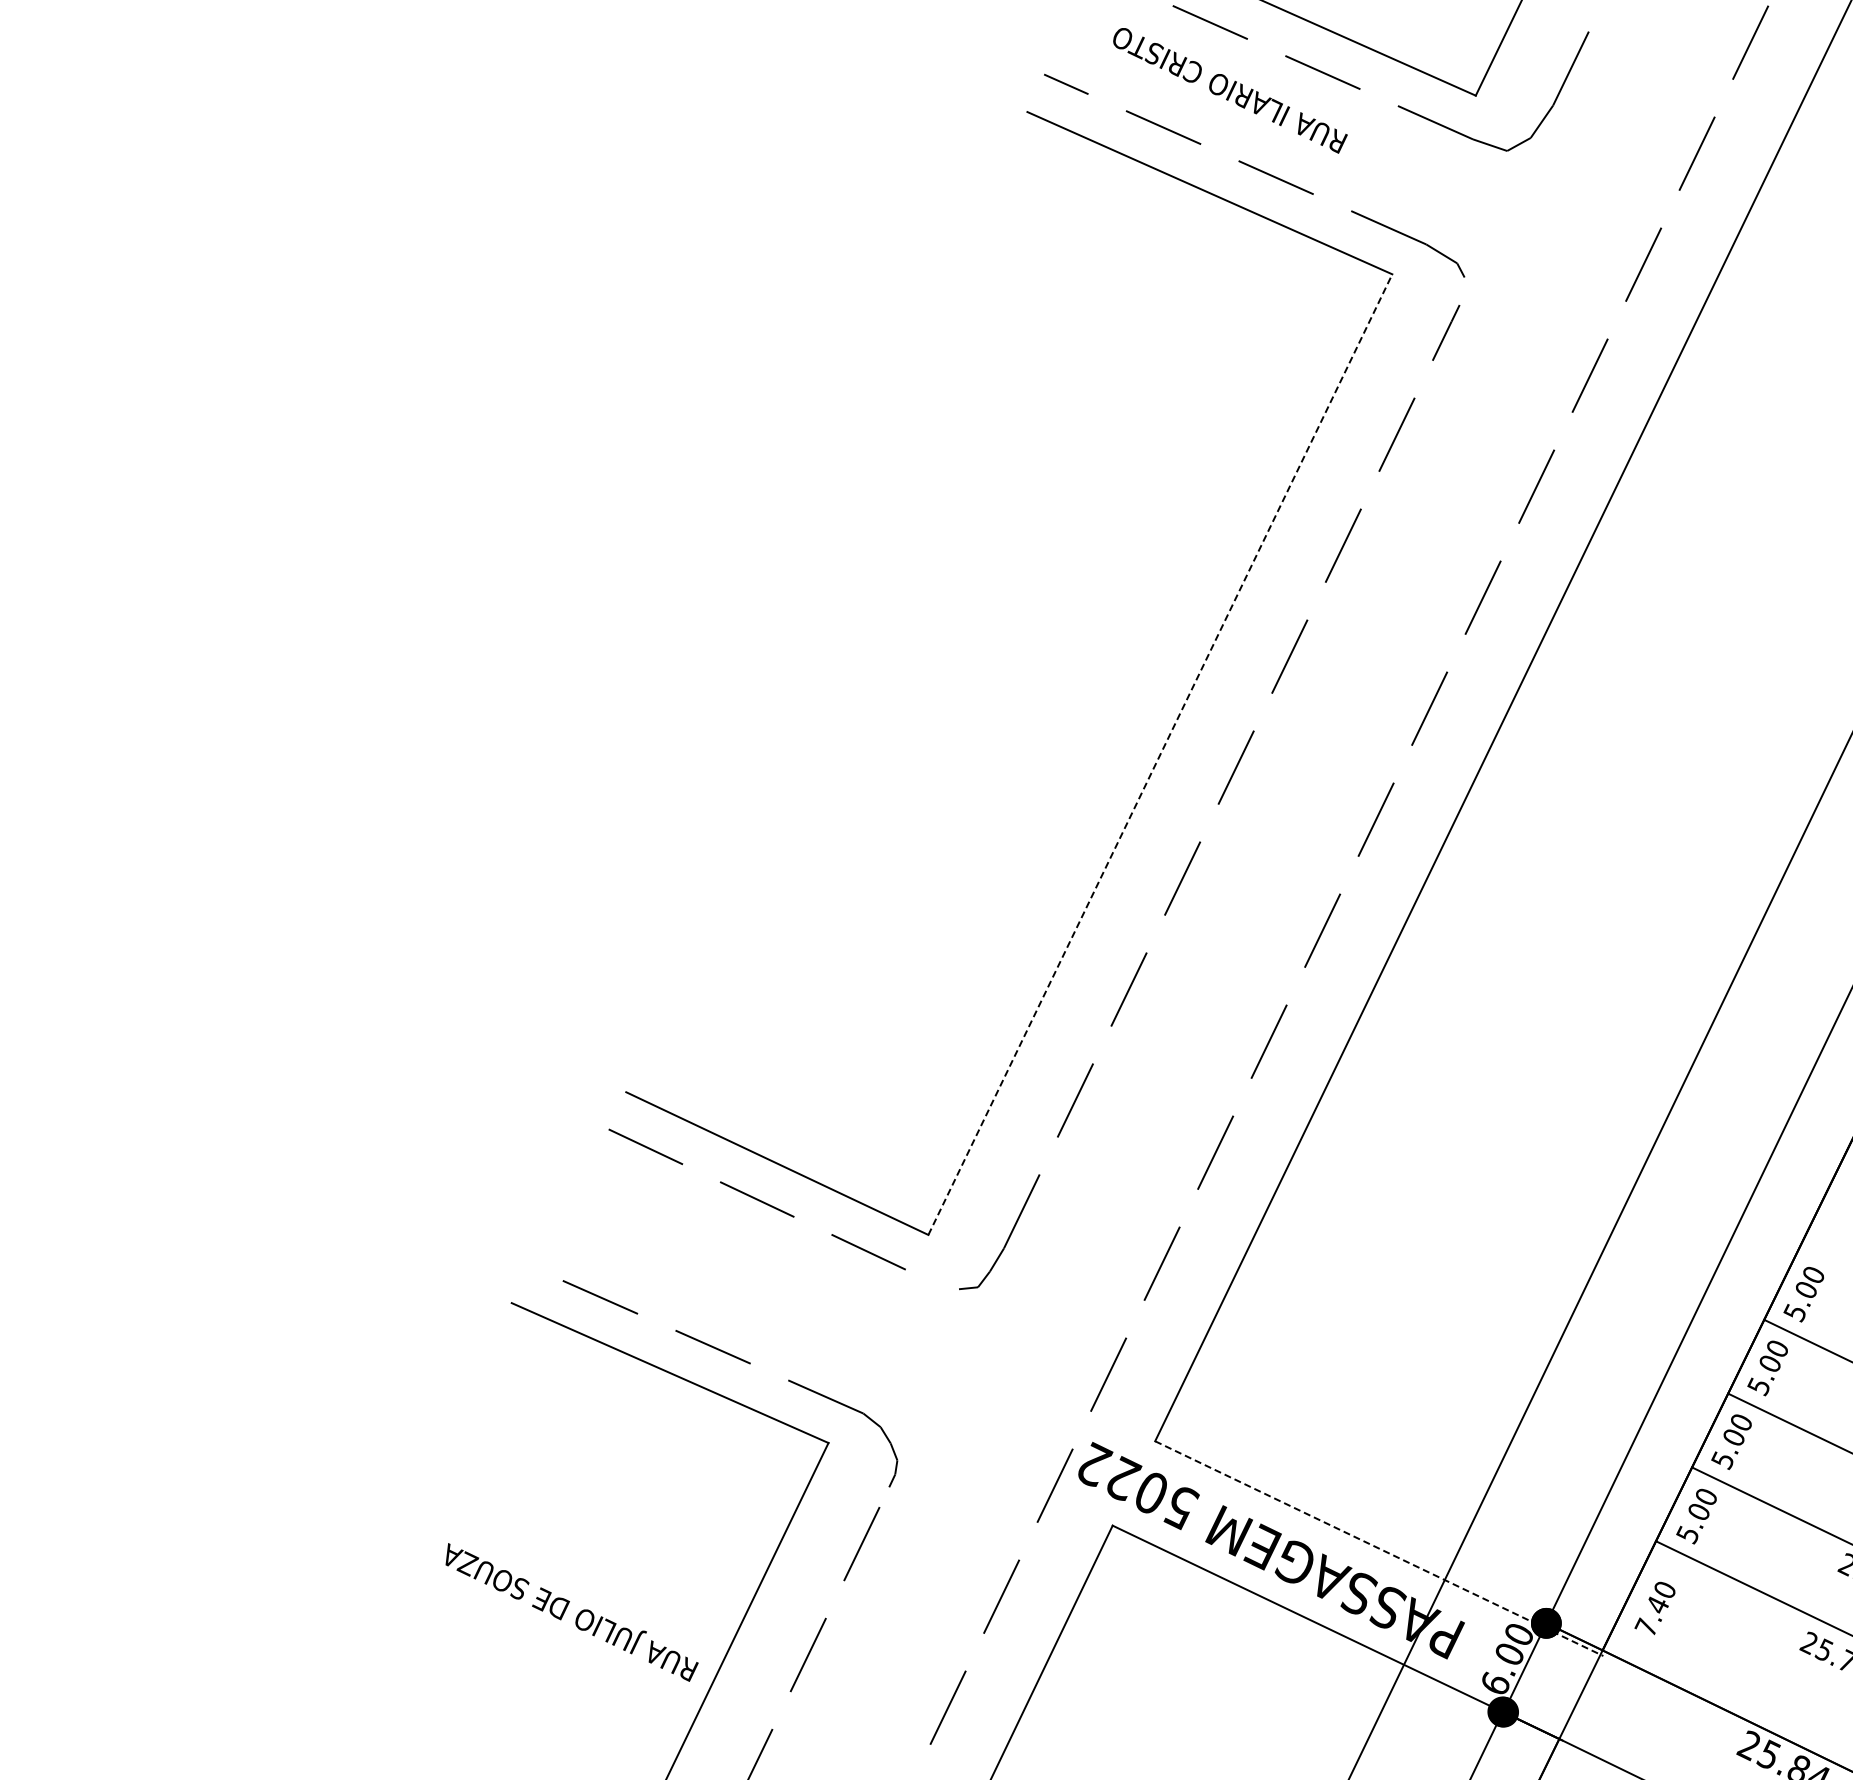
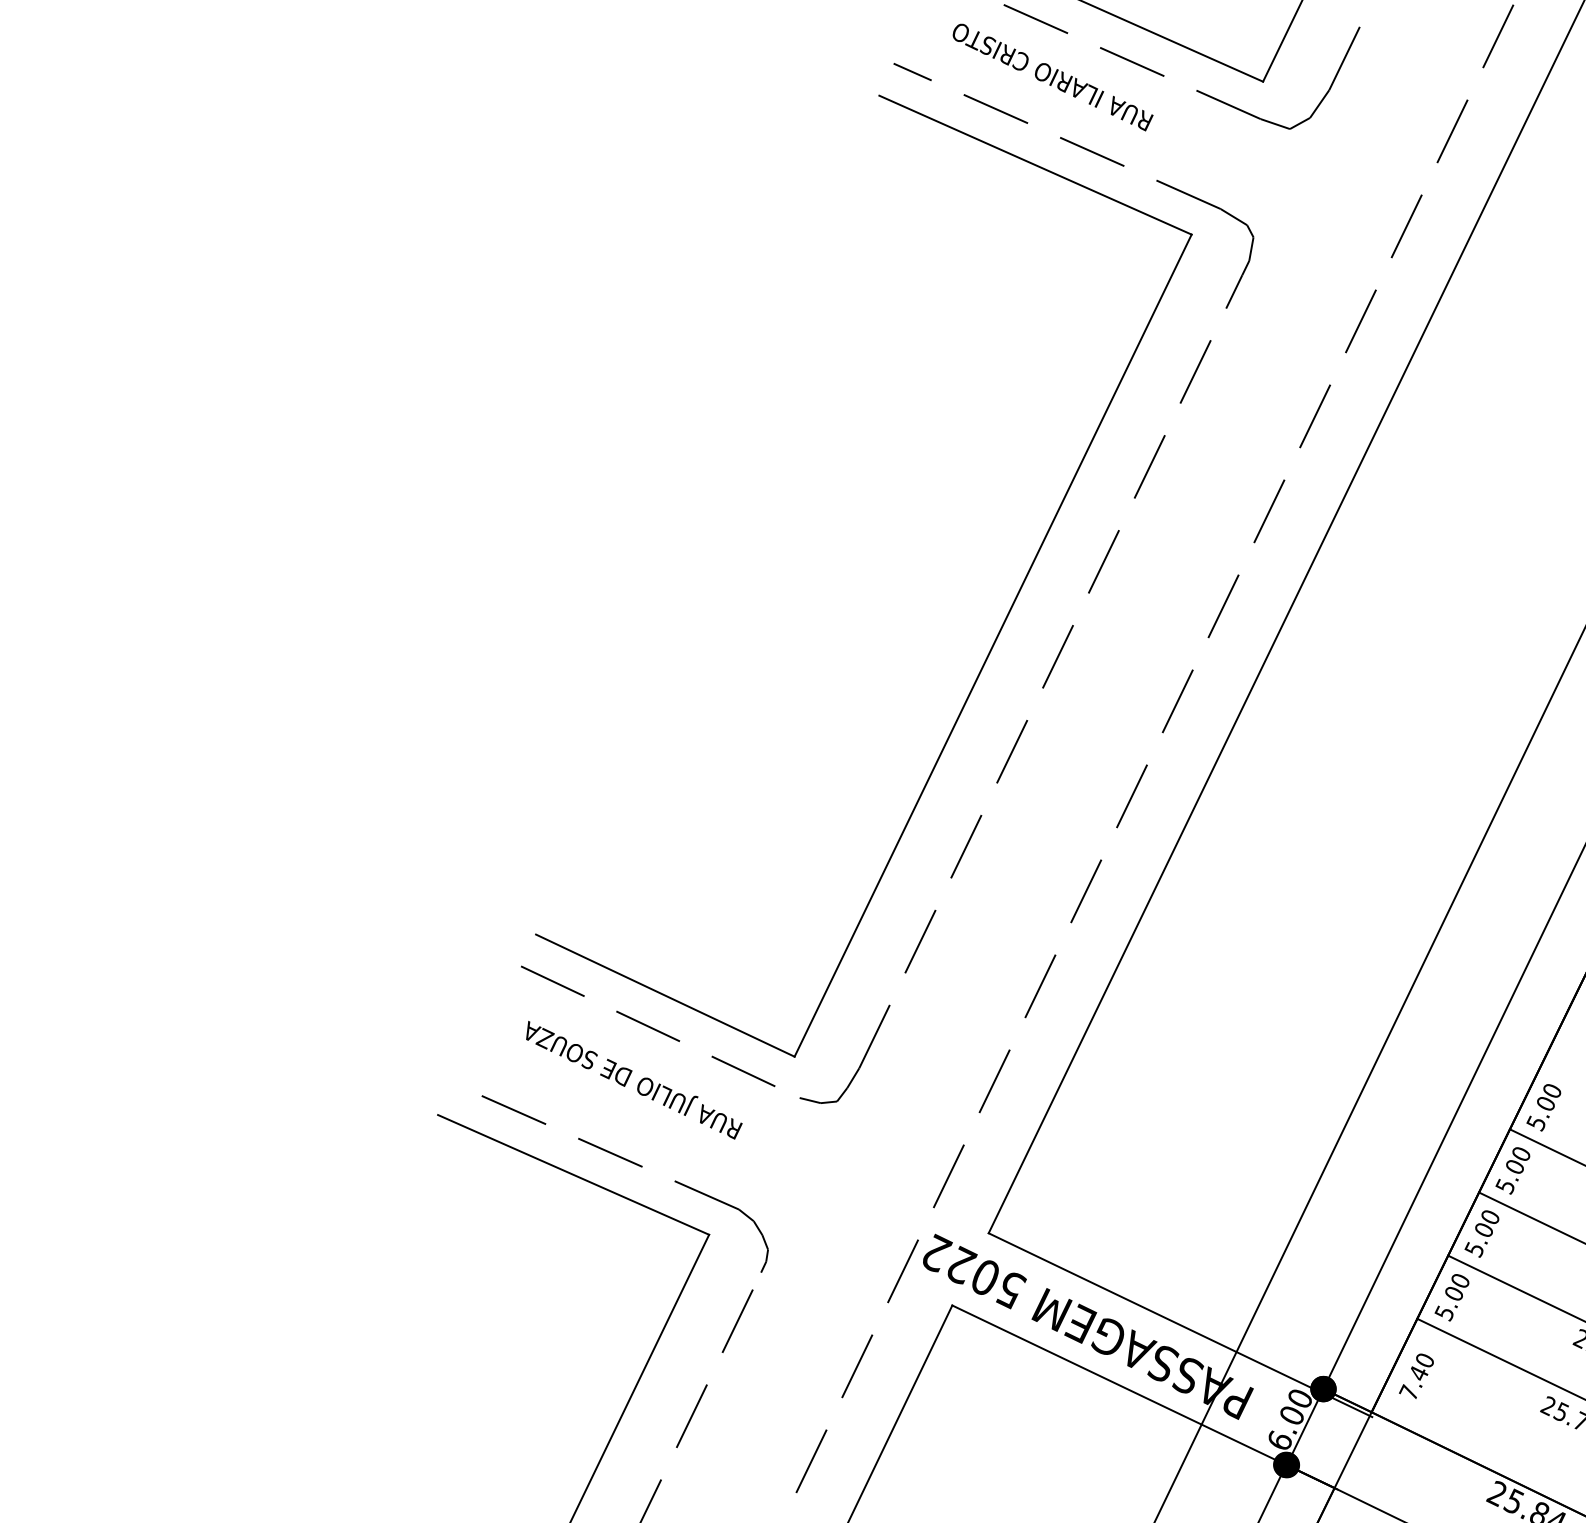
line: (1461, 291) -> (1250, 249), added
line: (1160, 754) -> (993, 645), dashed -> solid
line: (946, 1286) -> (810, 1100), added
line: (1379, 1548) -> (1180, 1325), dashed -> solid
text: (571, 1612) -> (633, 1080), moved

